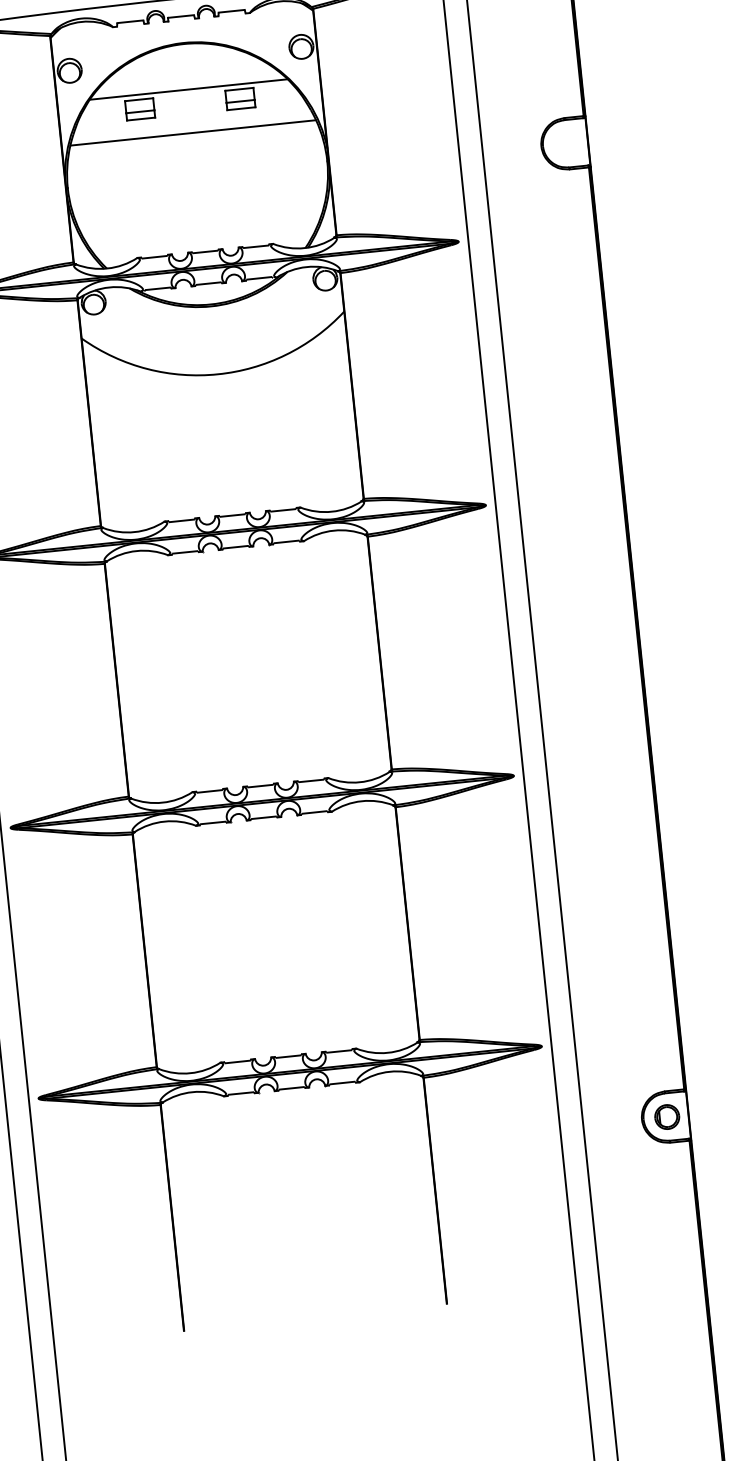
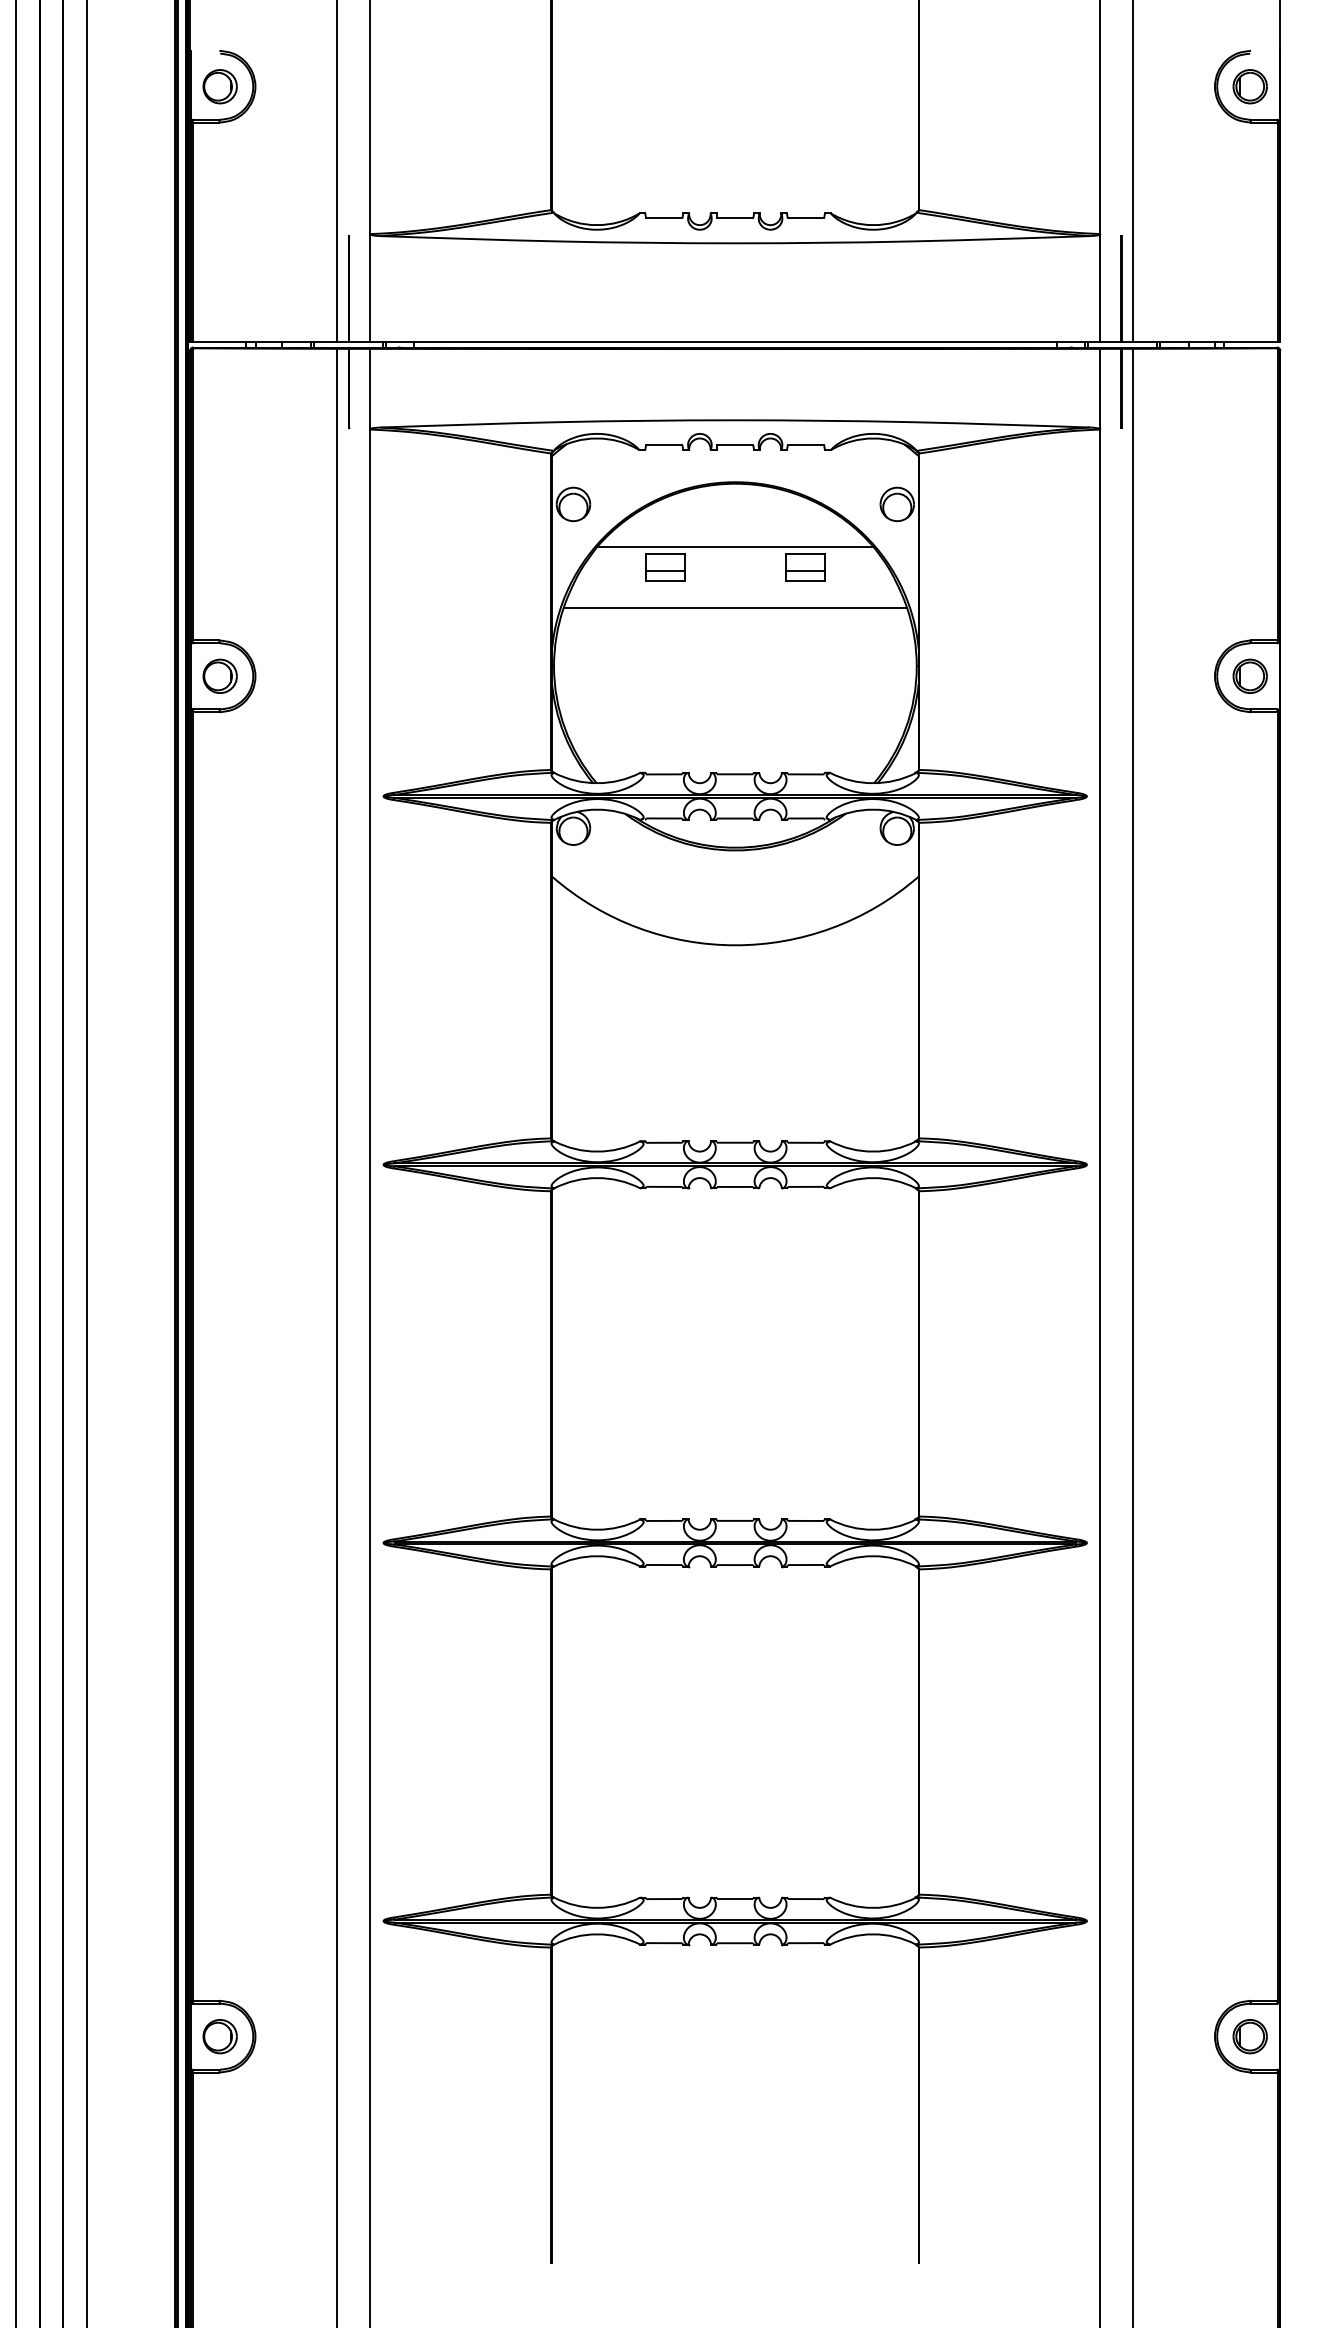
part: (566, 143) -> (1249, 675), added

